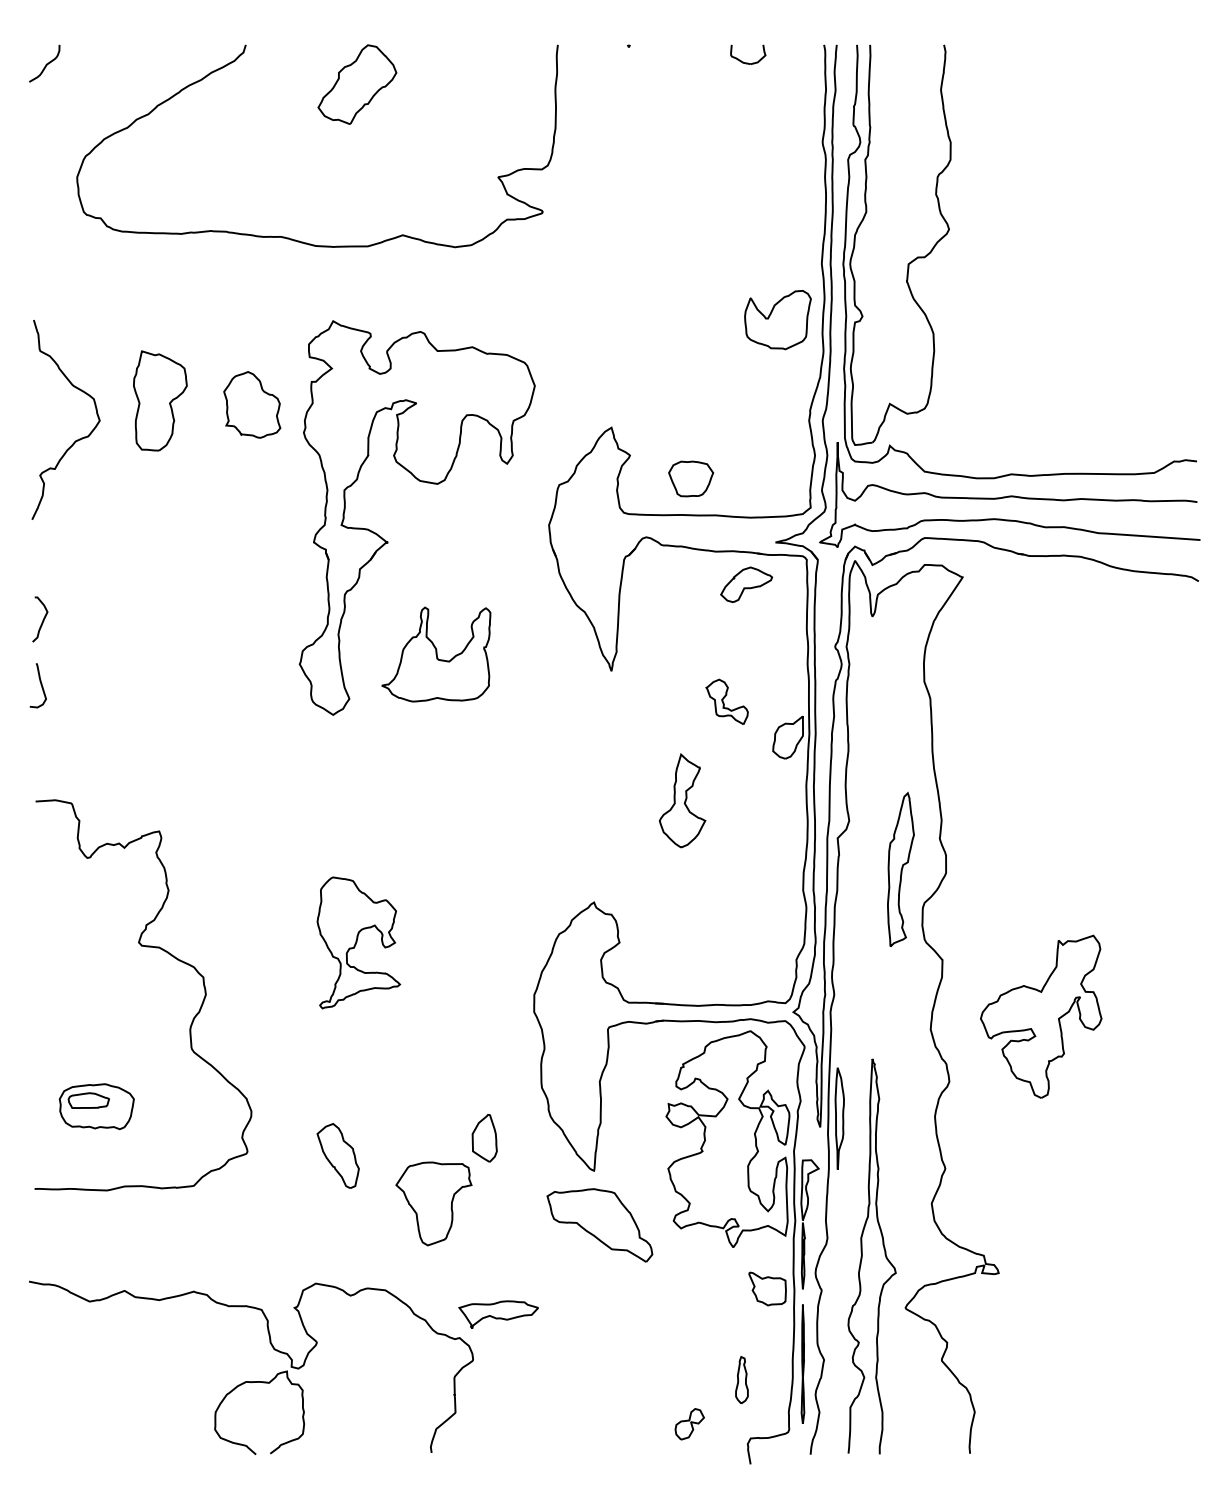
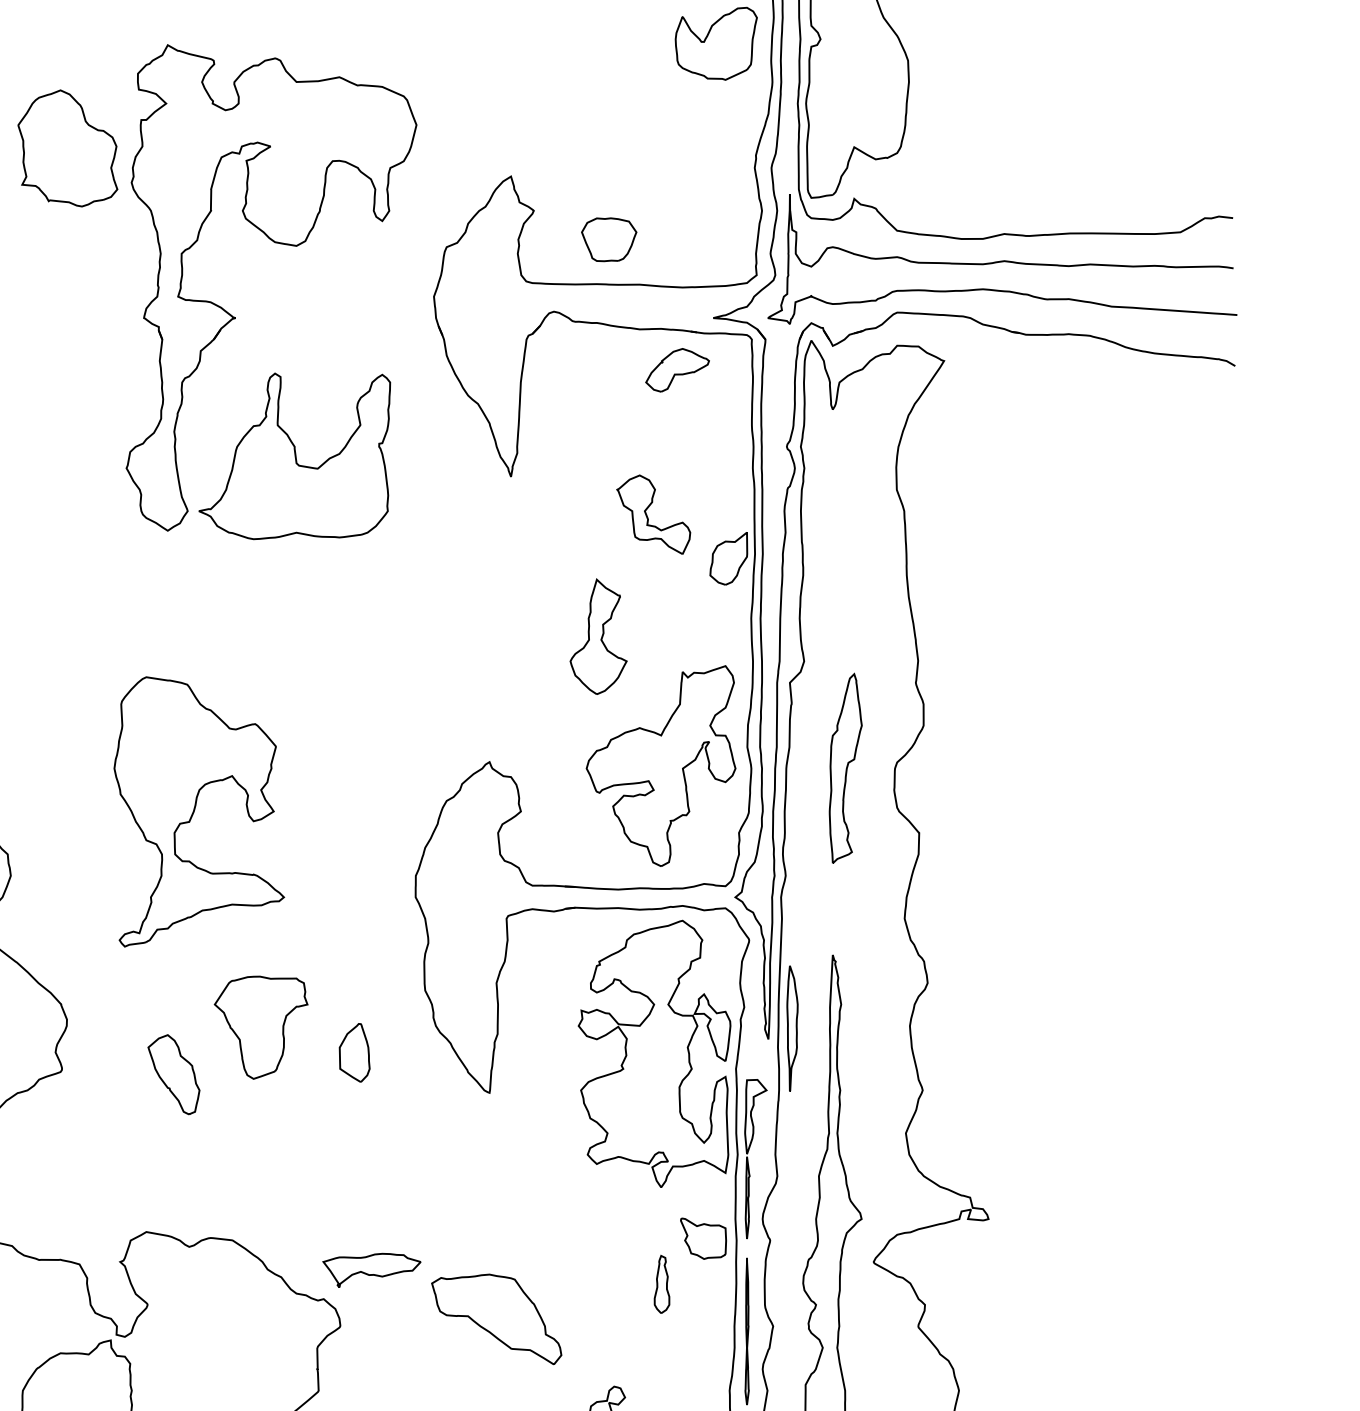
part: (252, 404) -> (68, 147), size x1.43
part: (436, 654) -> (295, 456), size x1.43
part: (726, 701) -> (652, 514), size x1.43
part: (900, 868) -> (845, 766), moved
part: (358, 942) -> (199, 811), size x1.67
part: (1041, 1016) -> (661, 765), moved
part: (433, 1203) -> (260, 1027), moved
part: (599, 1225) -> (496, 1319), moved
part: (741, 1379) -> (661, 1283), moved

